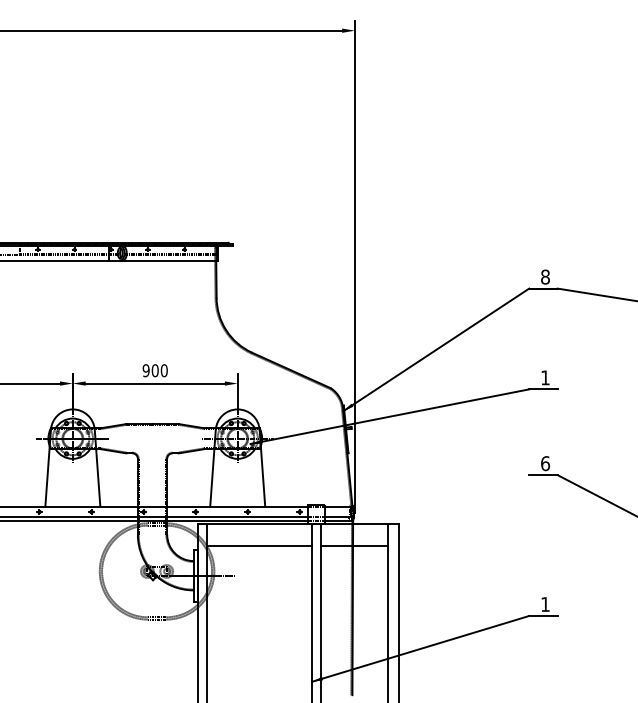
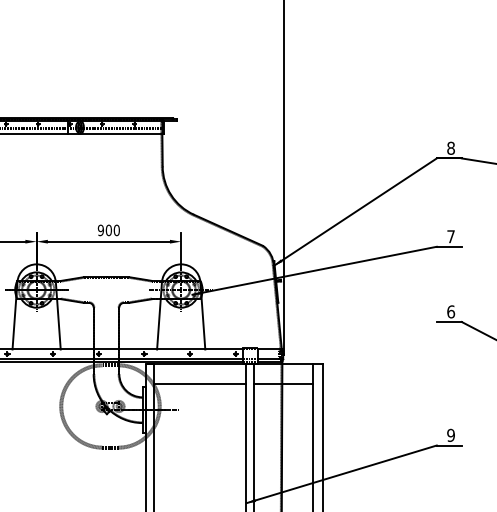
text: (545, 377) -> (451, 236), 1 -> 7
text: (545, 604) -> (451, 435), 1 -> 9

